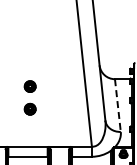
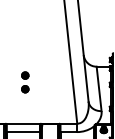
part: (30, 97) -> (25, 82), size x0.71
line: (117, 105) -> (98, 88), dashed -> solid

